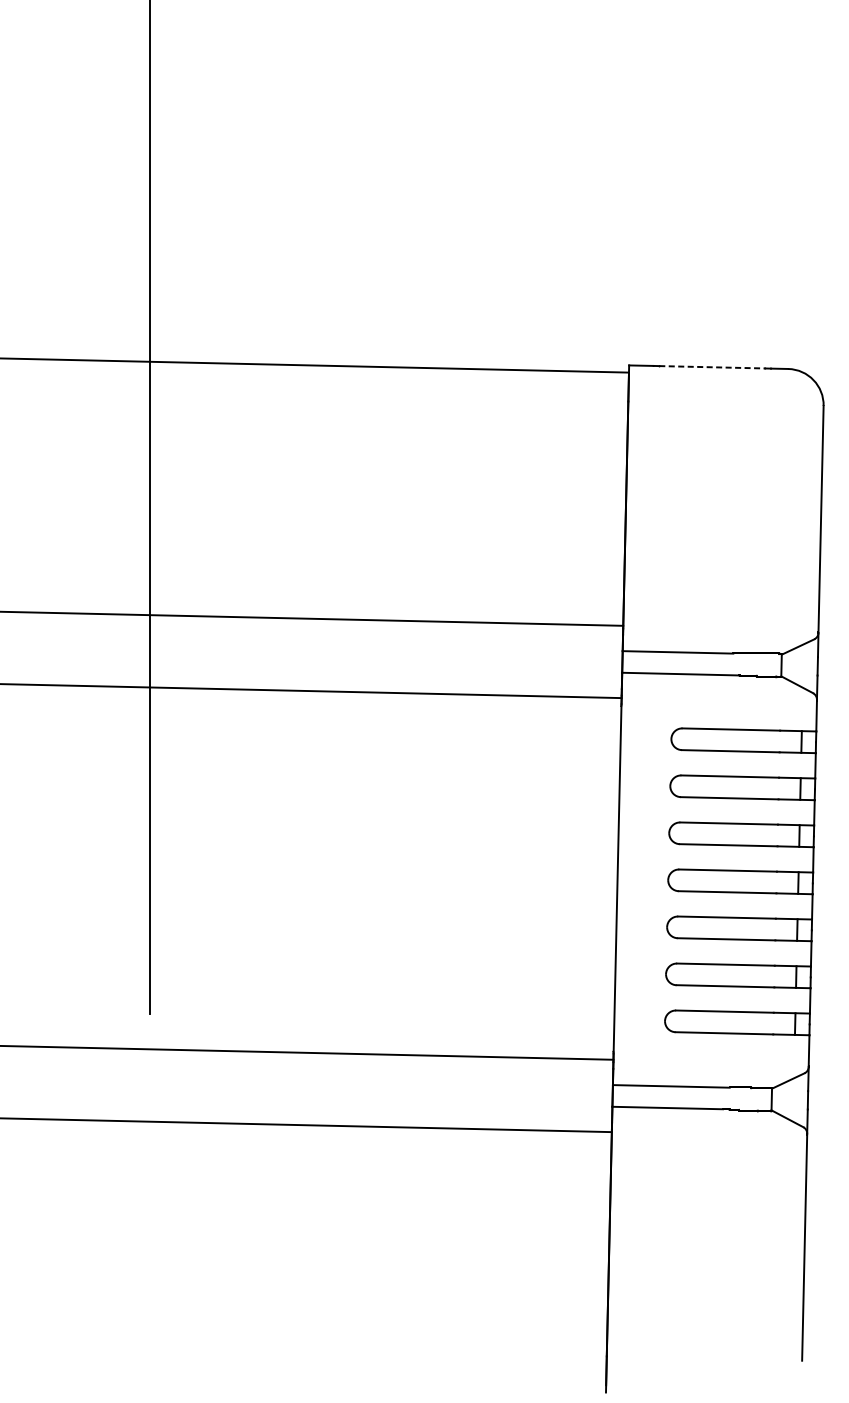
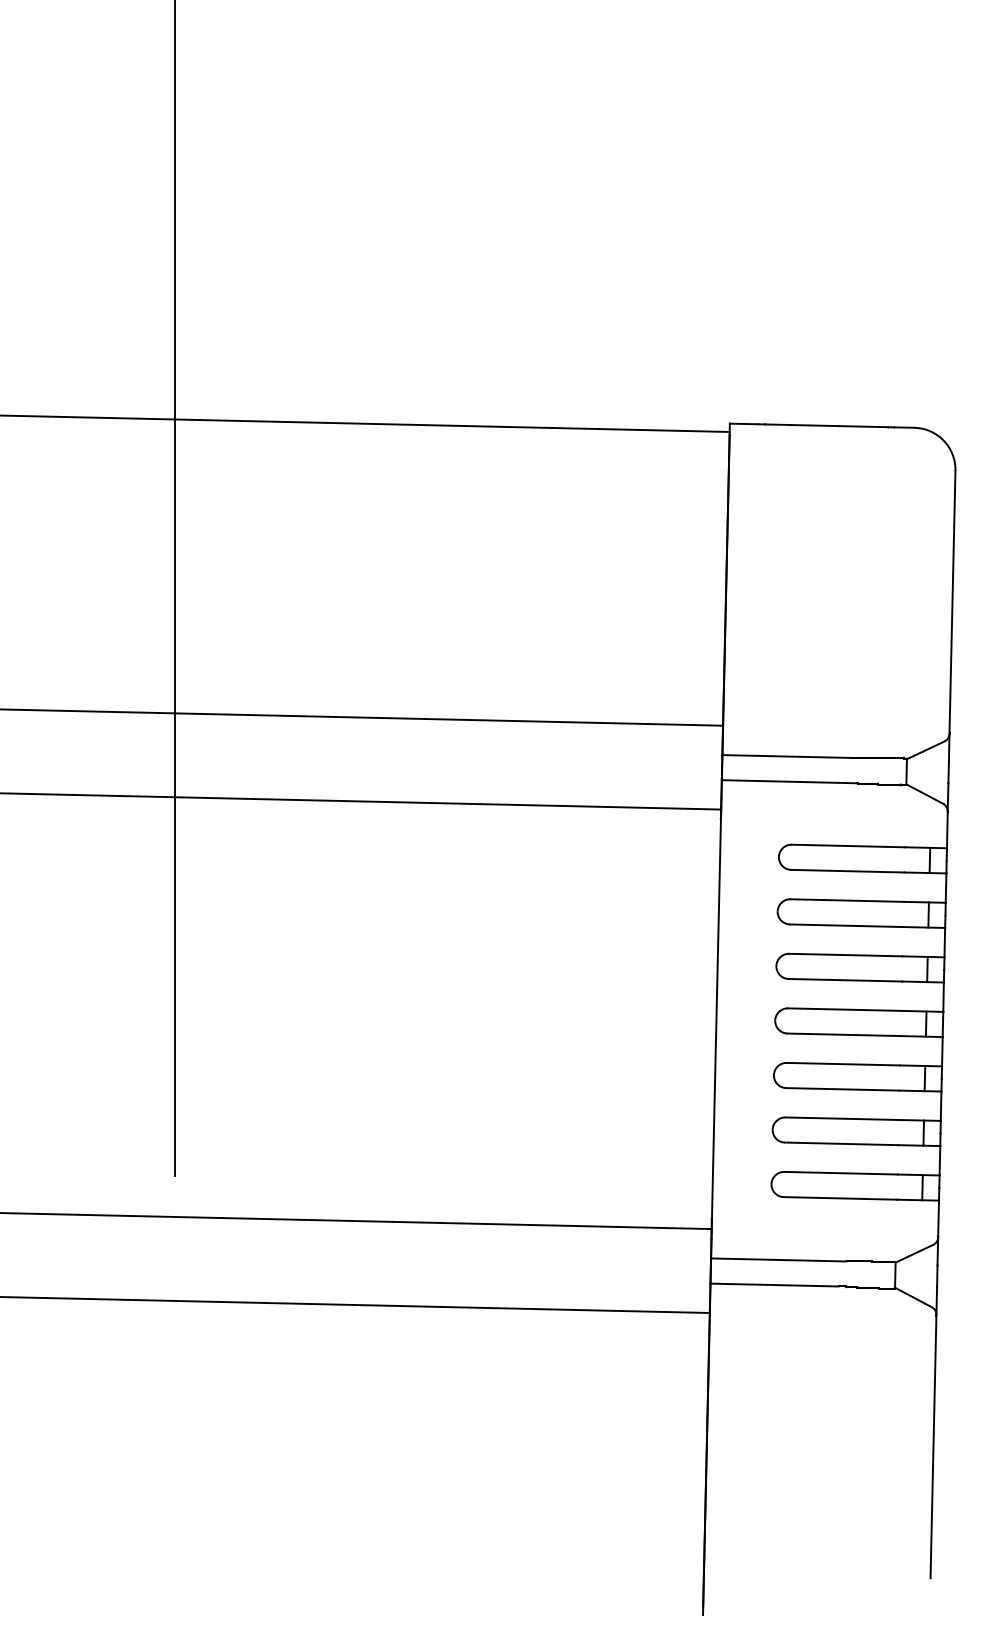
line: (712, 367) -> (826, 425), dashed -> solid

